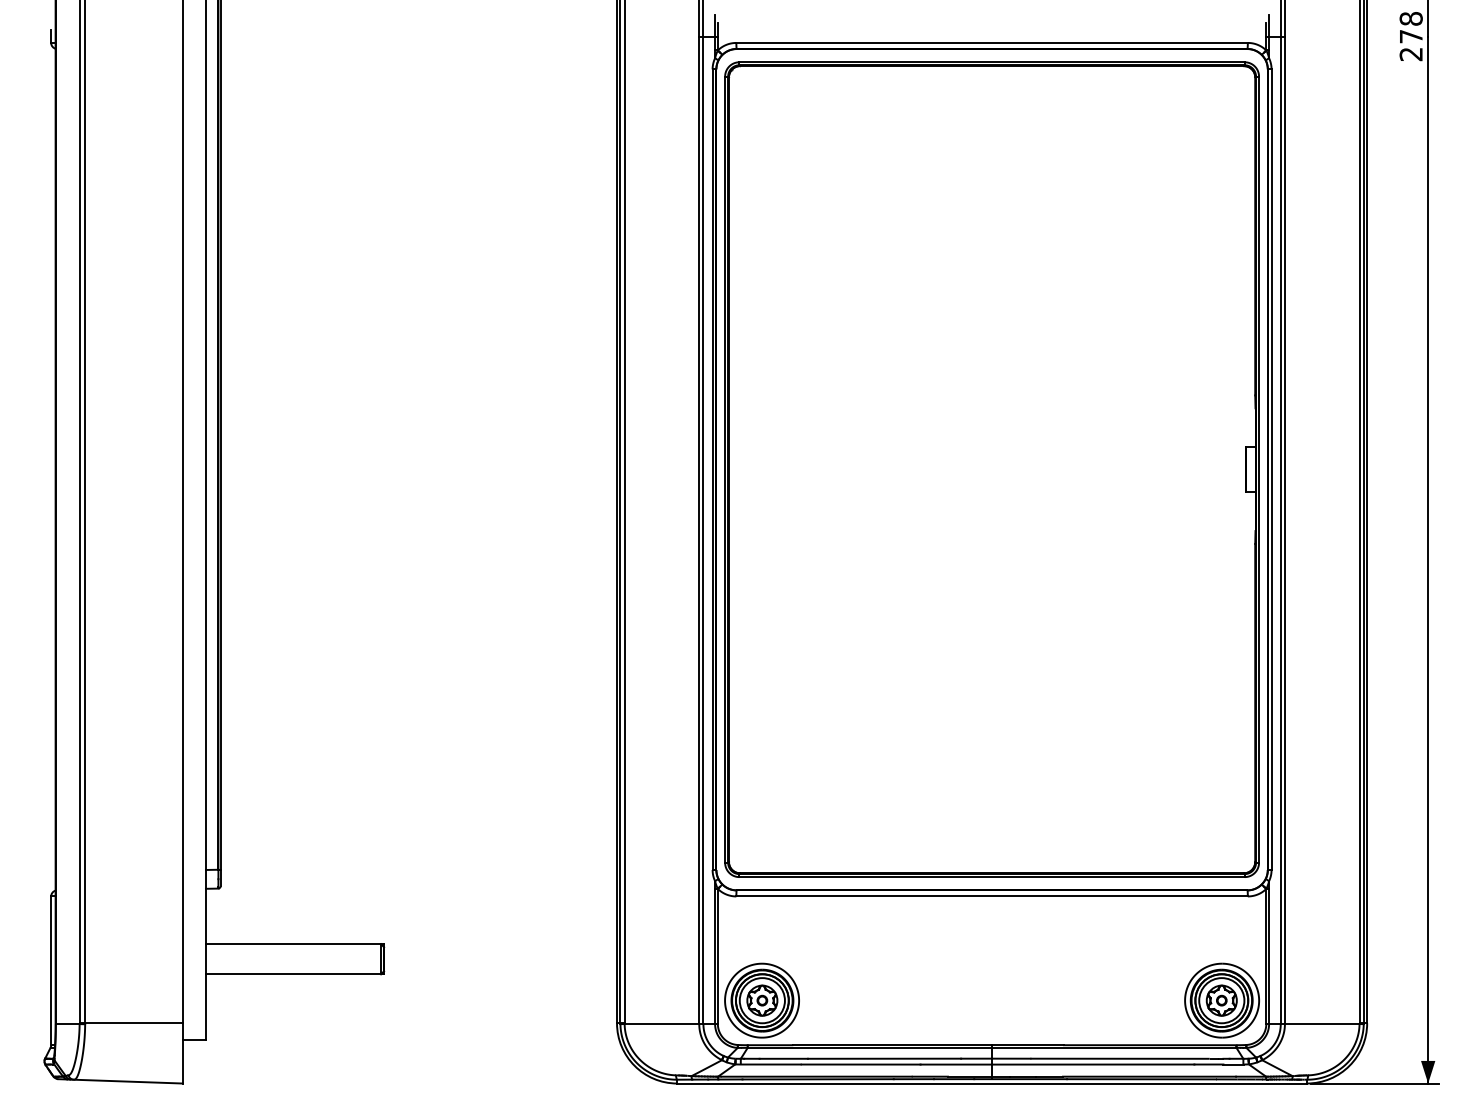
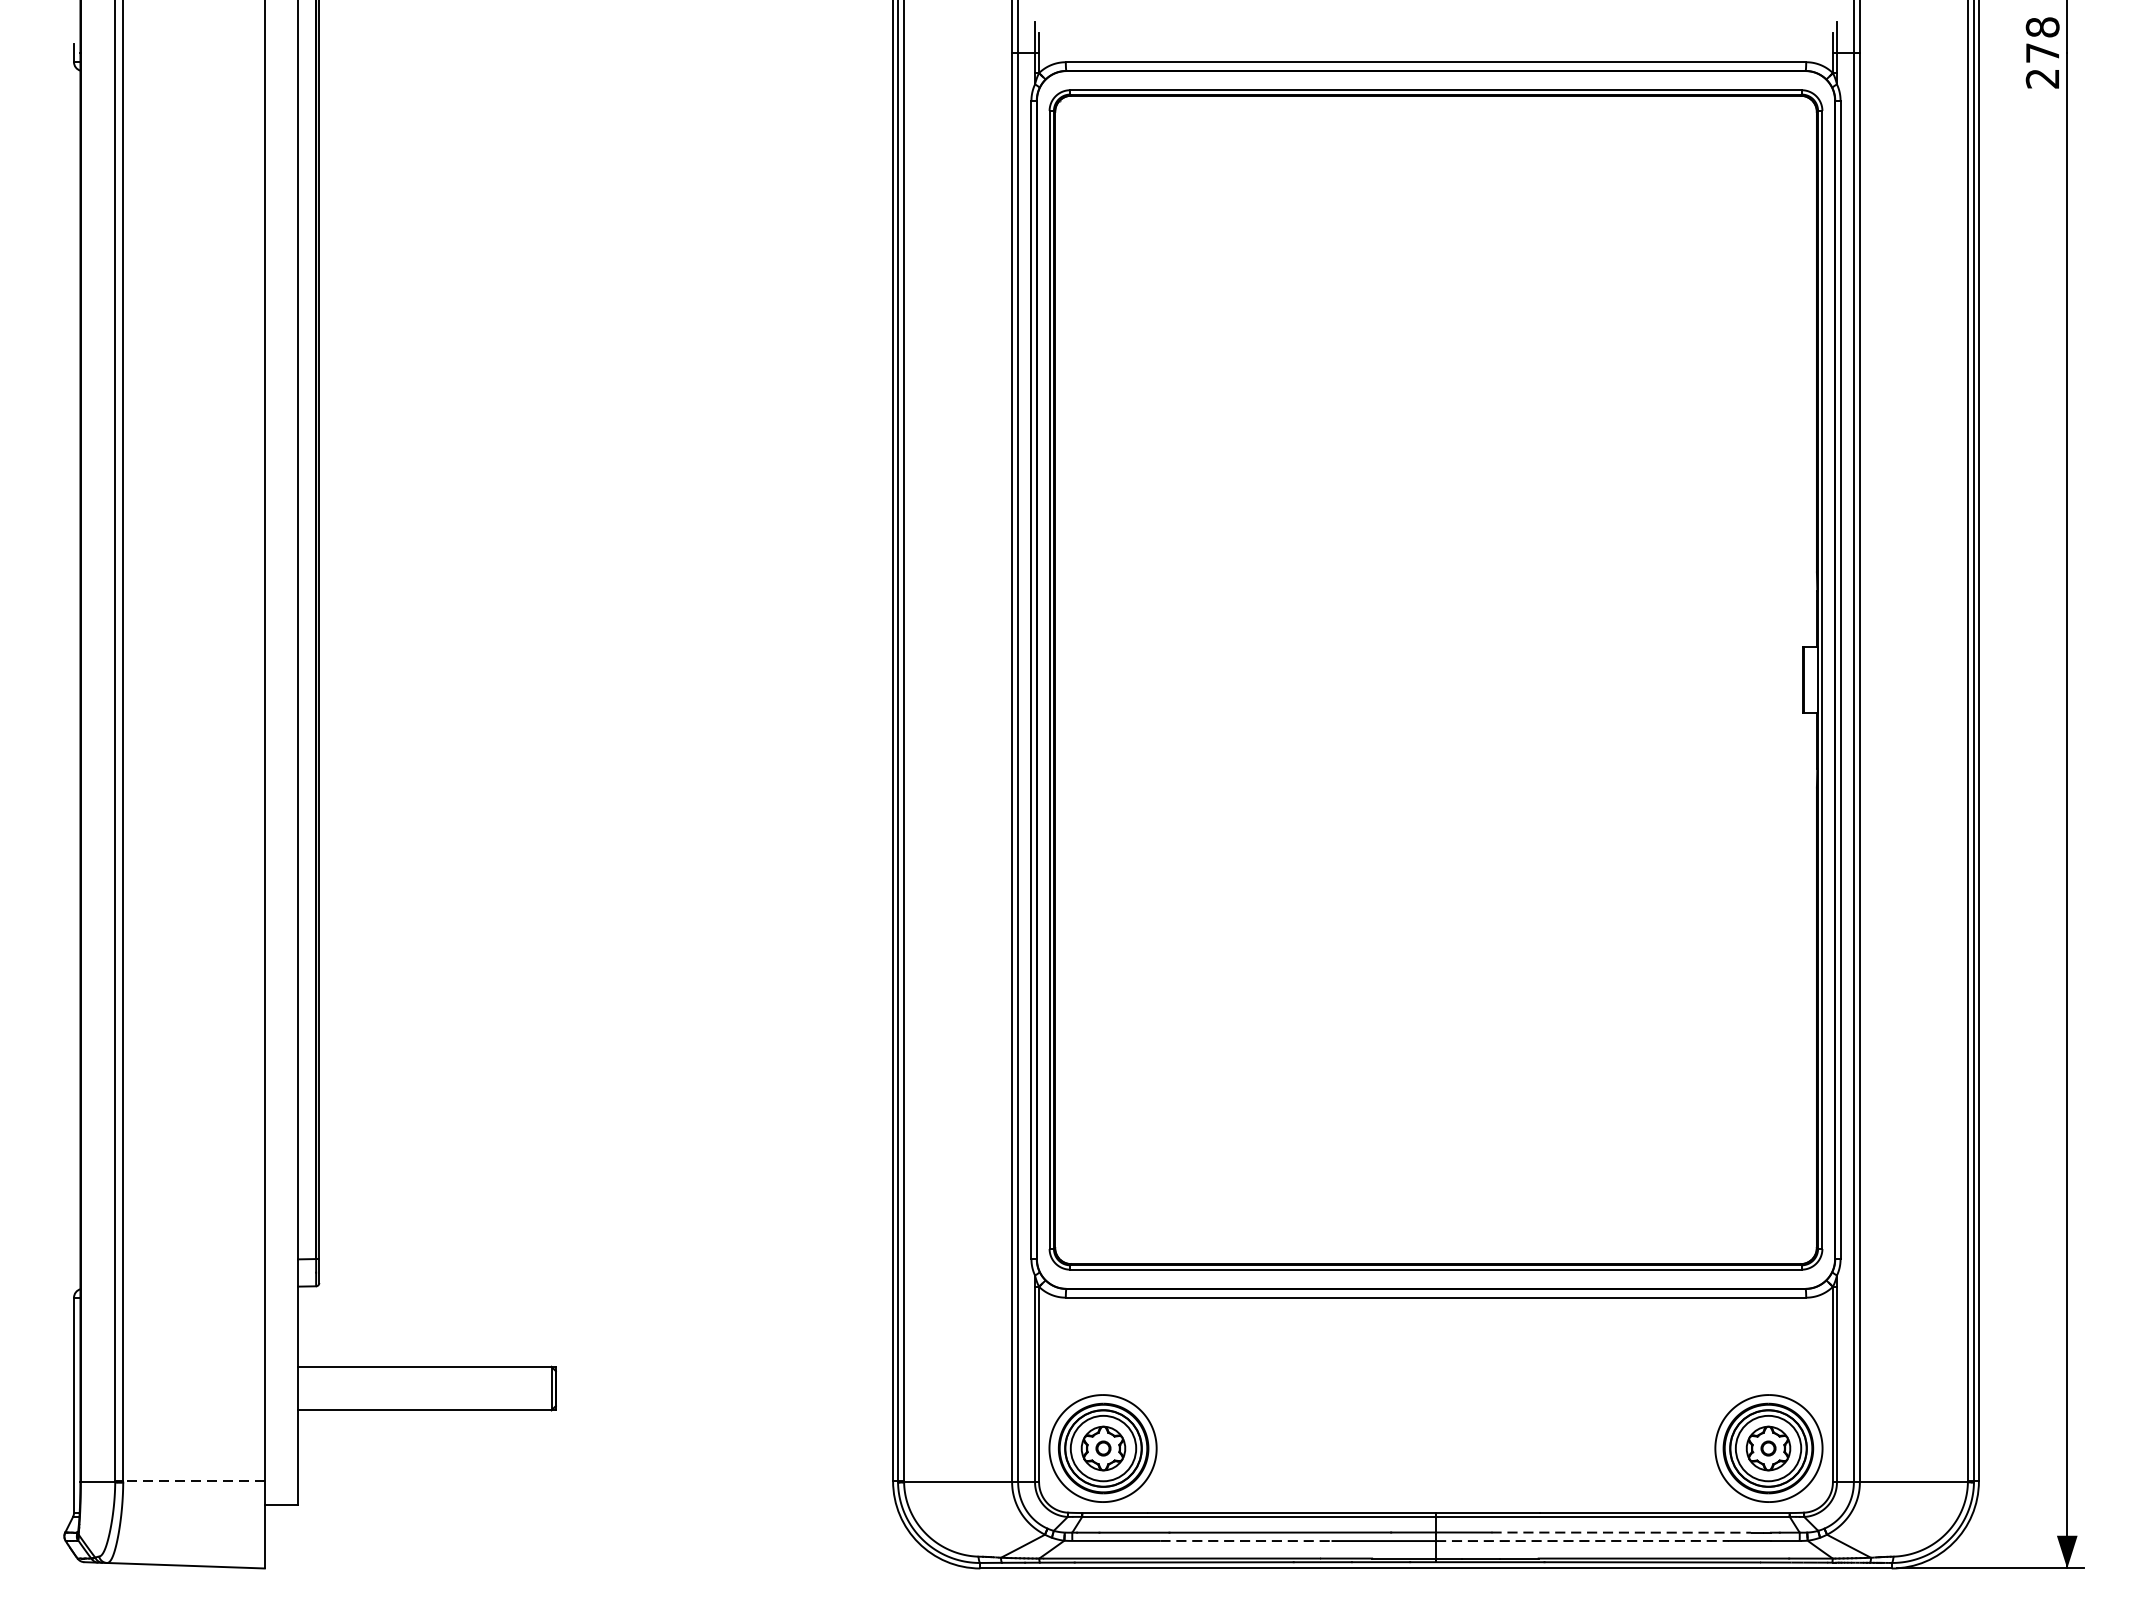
line: (131, 1023) -> (190, 1481), solid -> dashed
line: (1121, 1058) -> (1623, 1532), solid -> dashed
line: (861, 1064) -> (1246, 1540), solid -> dashed
line: (1093, 1064) -> (1582, 1540), solid -> dashed

